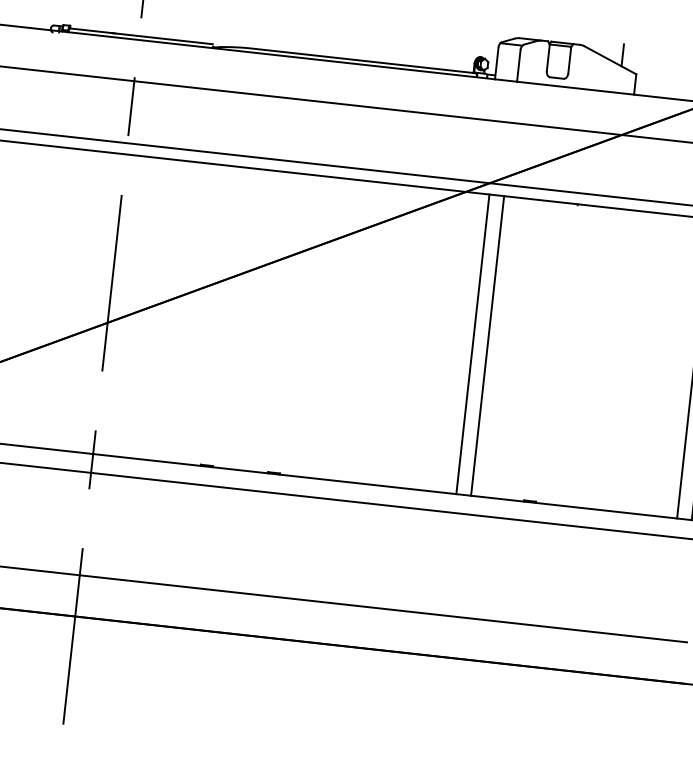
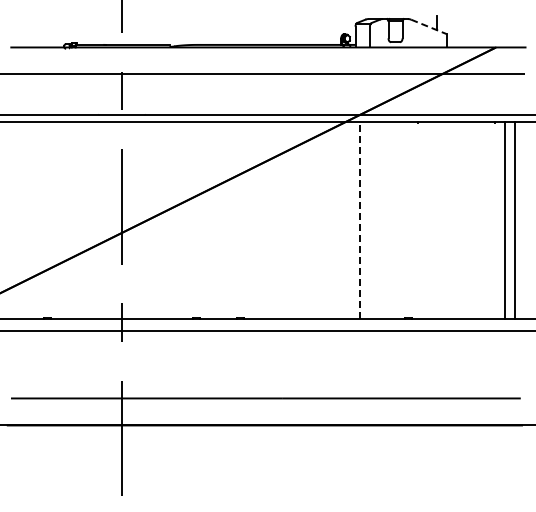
line: (611, 61) -> (429, 27), solid -> dashed
line: (473, 344) -> (360, 220), solid -> dashed
line: (487, 345) -> (369, 220), removed

